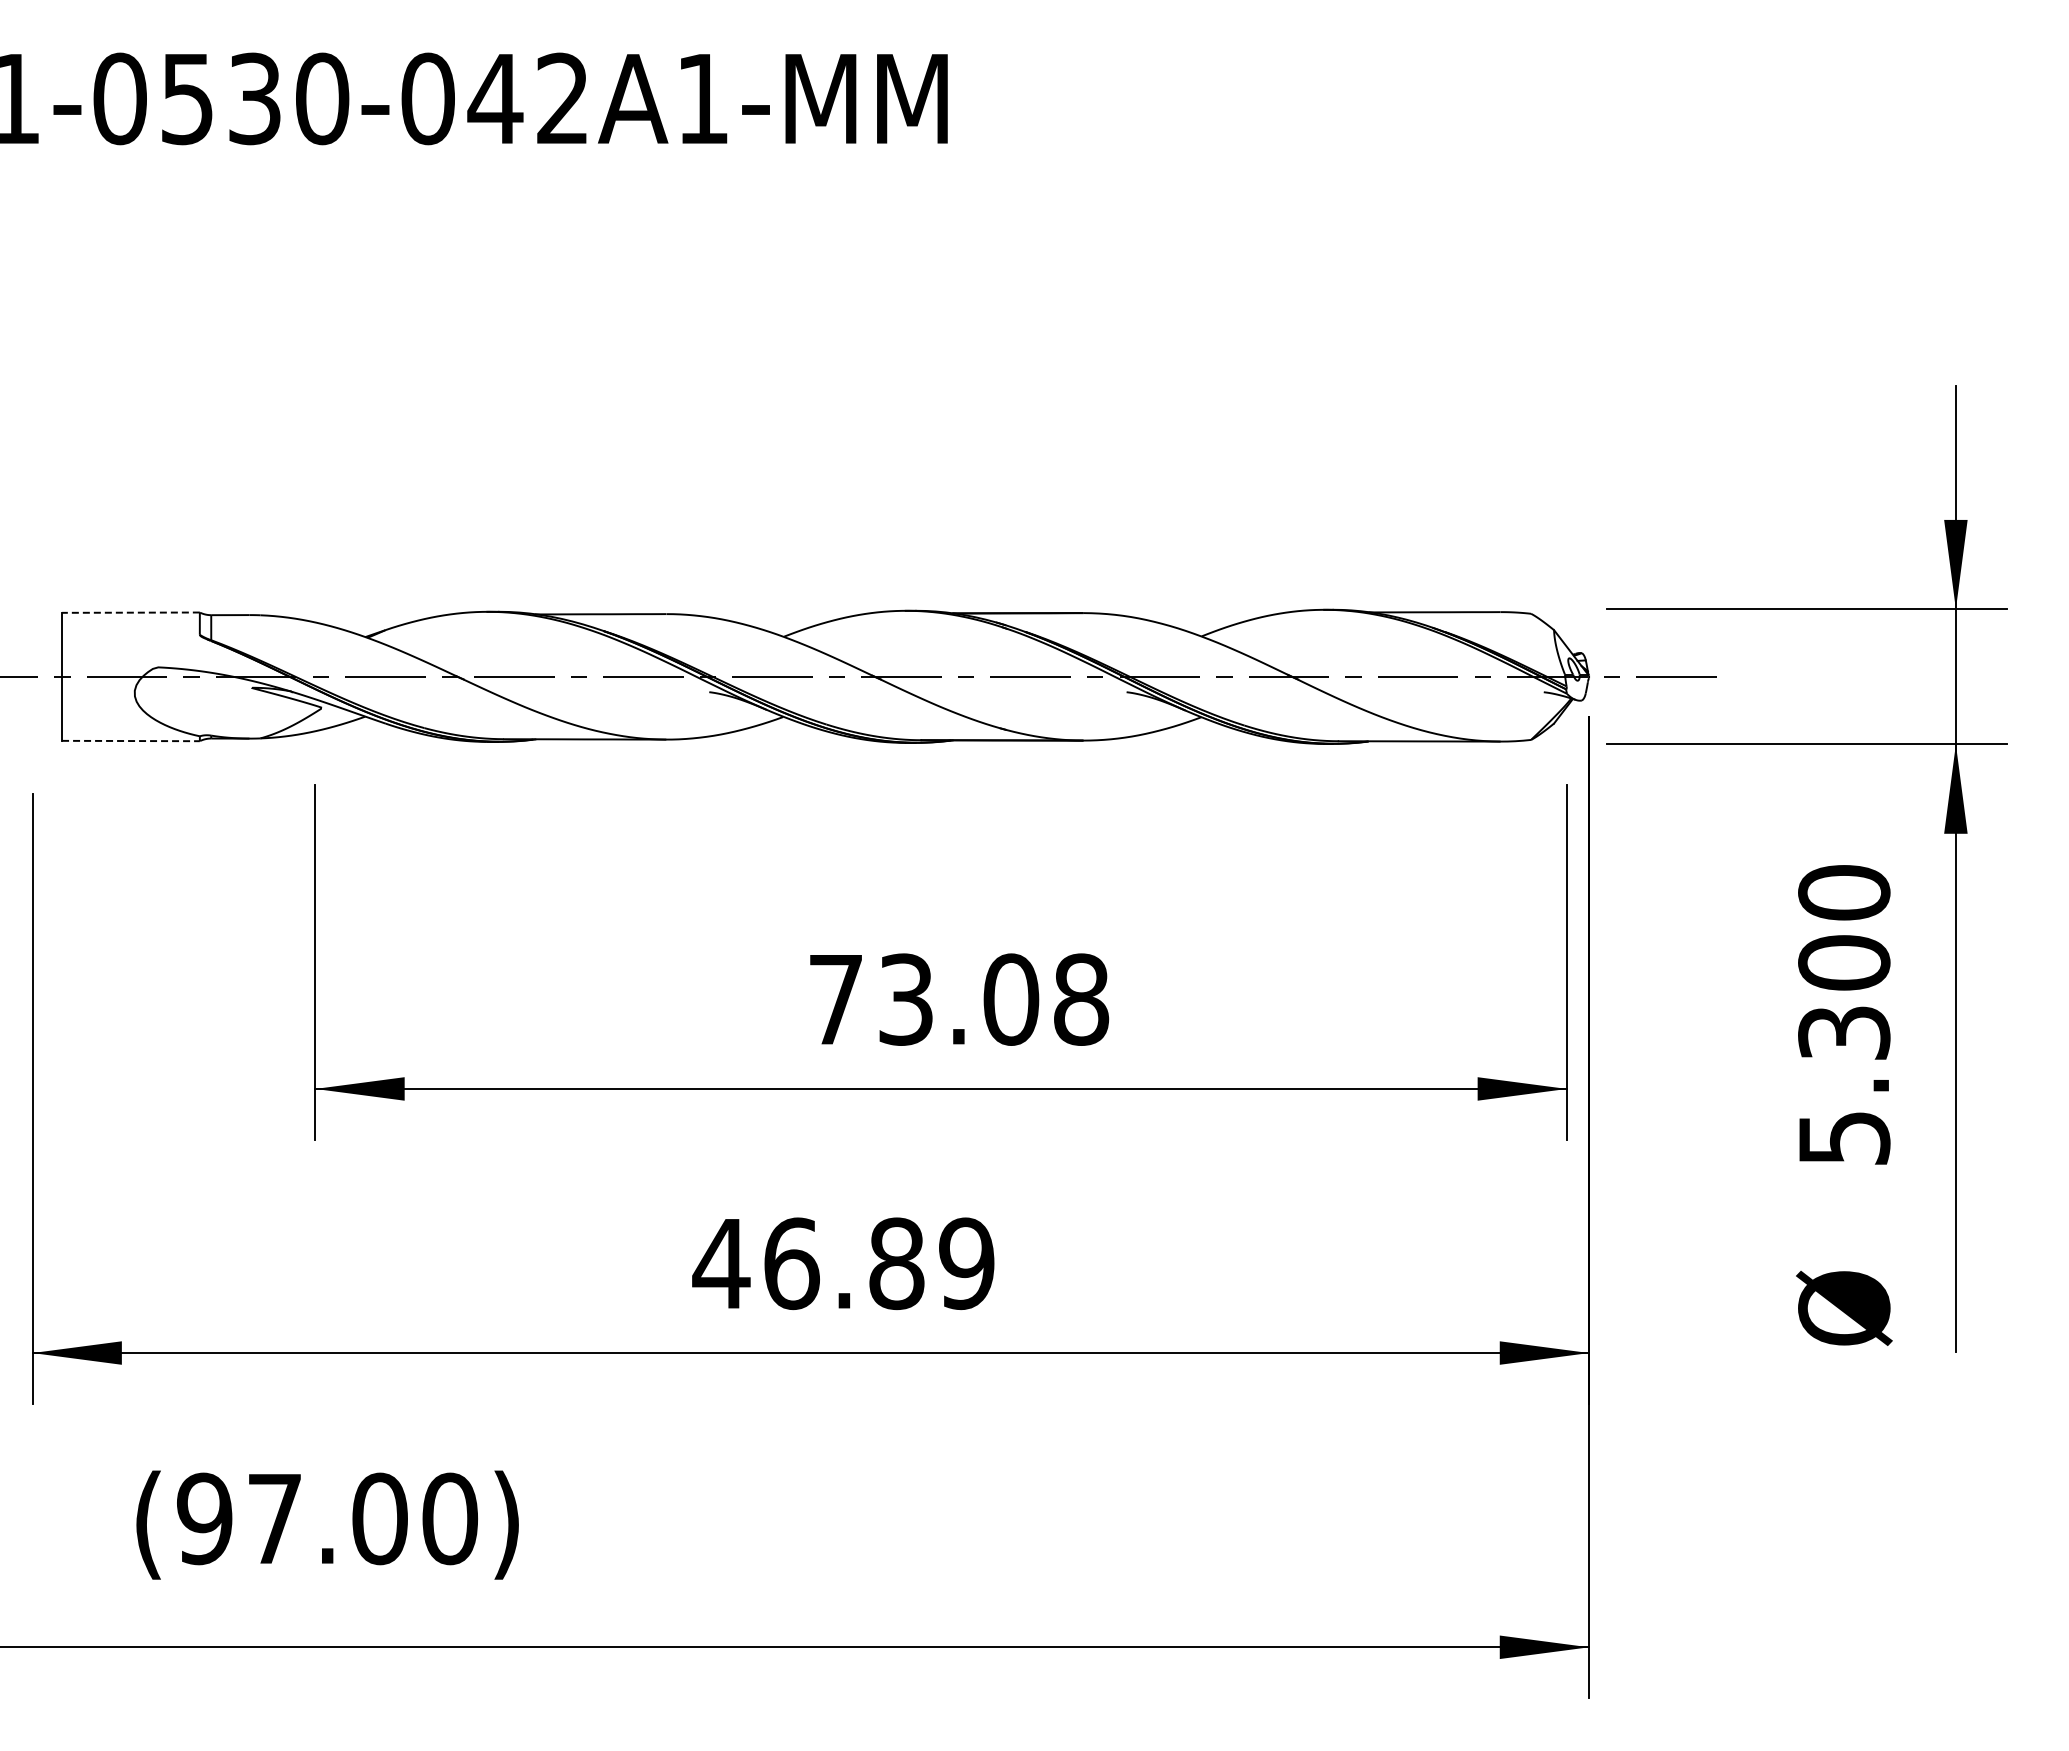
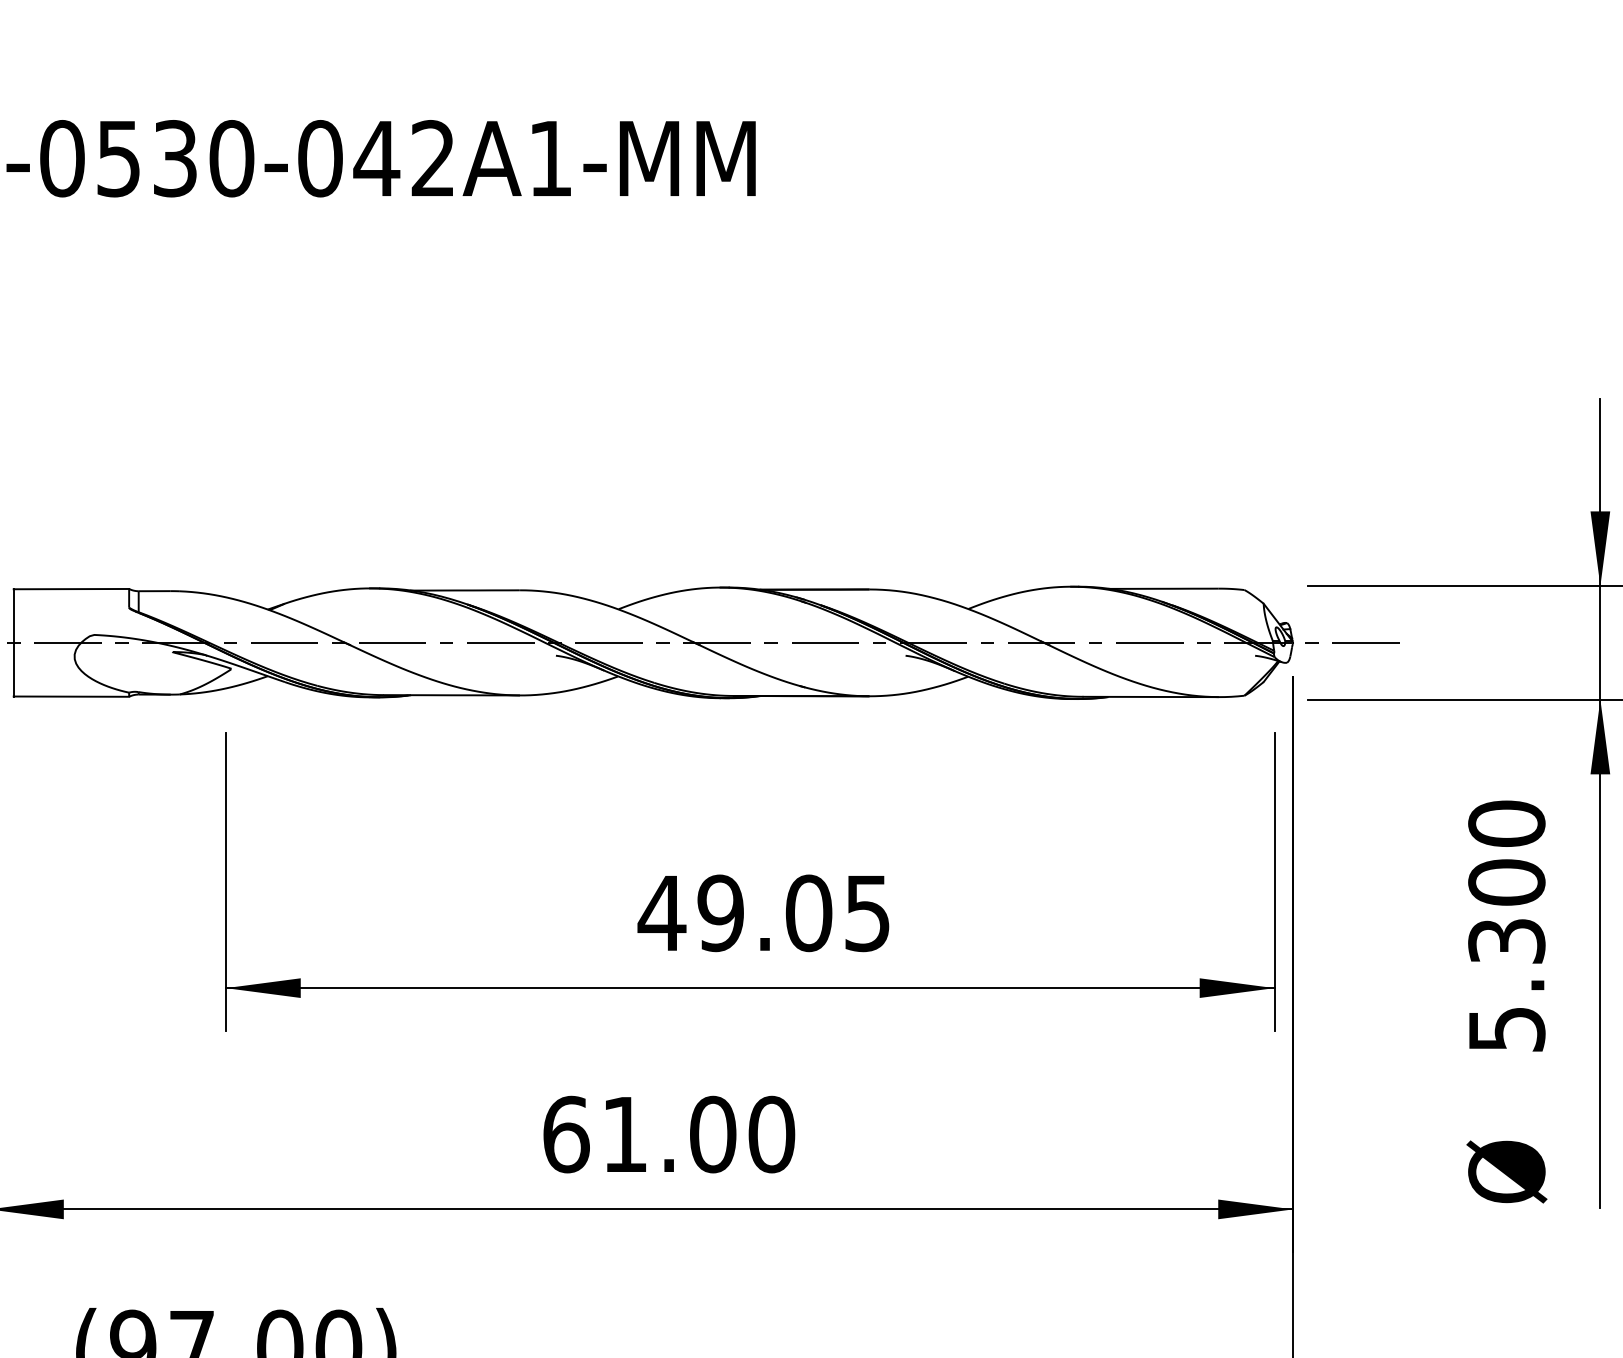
line: (130, 612) -> (71, 588), dashed -> solid
line: (130, 741) -> (71, 697), dashed -> solid
text: (957, 999) -> (763, 913), 73.08 -> 49.05
text: (843, 1263) -> (668, 1134), 46.89 -> 61.00

